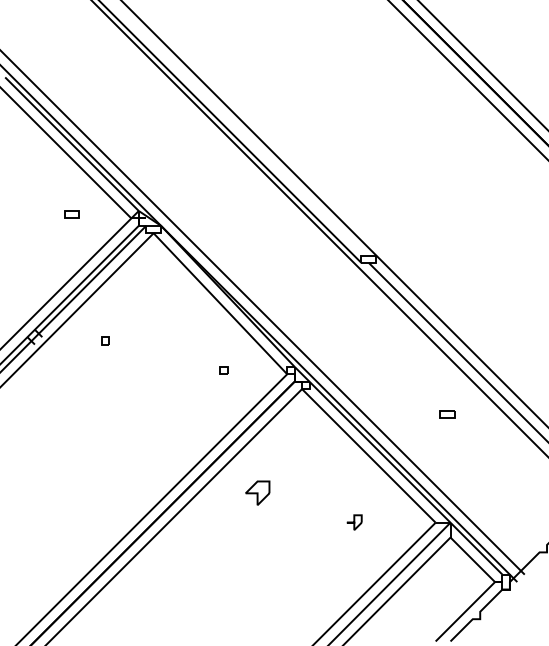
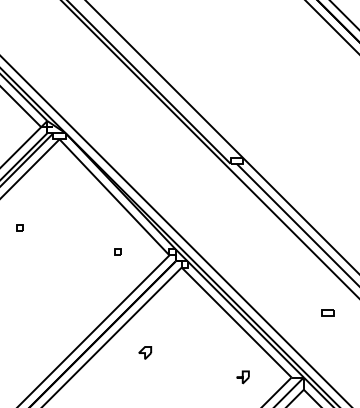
part: (447, 414) -> (328, 313), moved
part: (257, 492) -> (145, 352), size x0.62
part: (354, 522) -> (242, 377), moved

